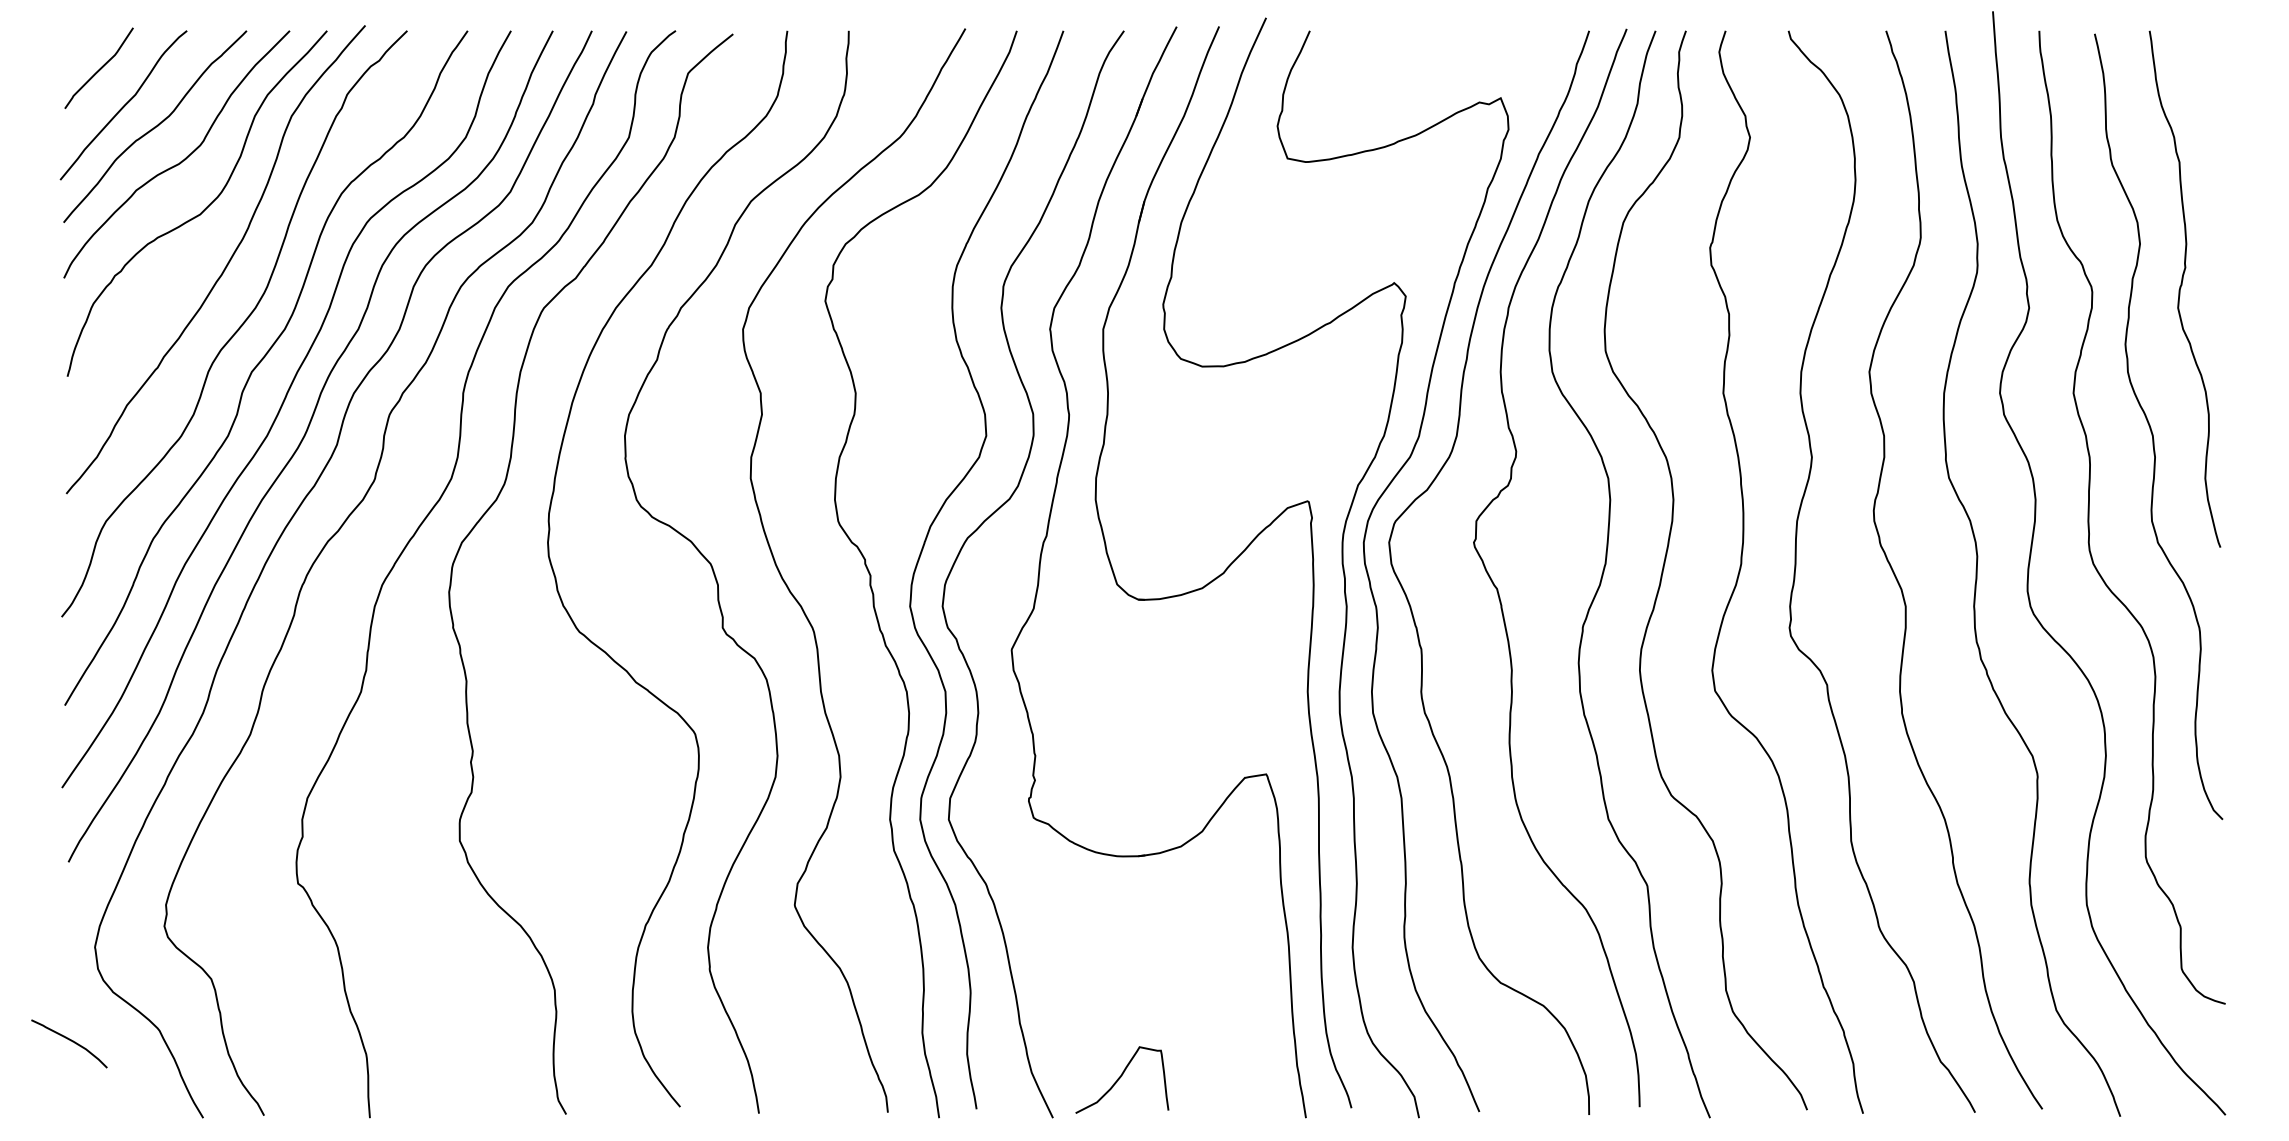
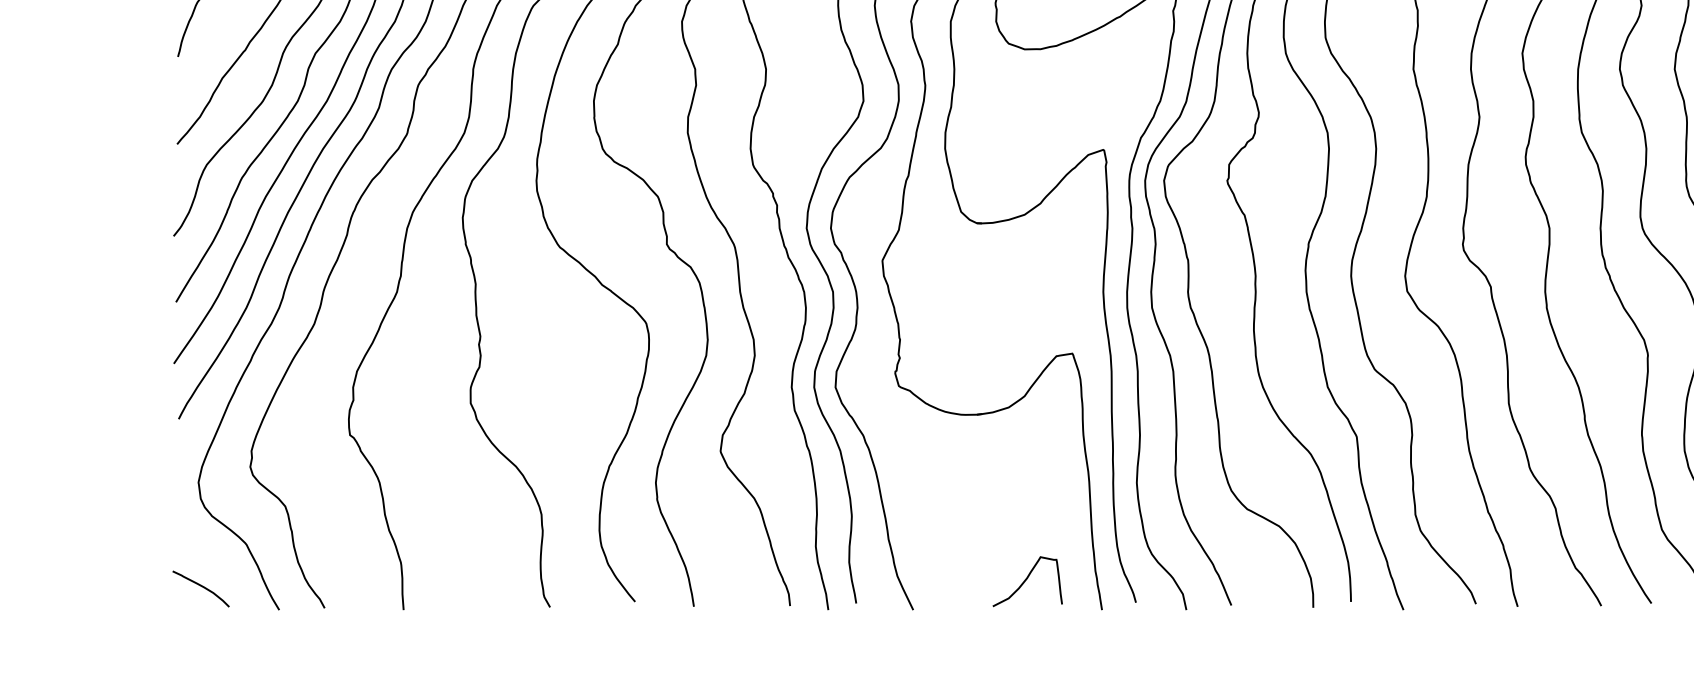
curve: (70, 1041) -> (201, 587), moved
curve: (1121, 1077) -> (1027, 579), moved

